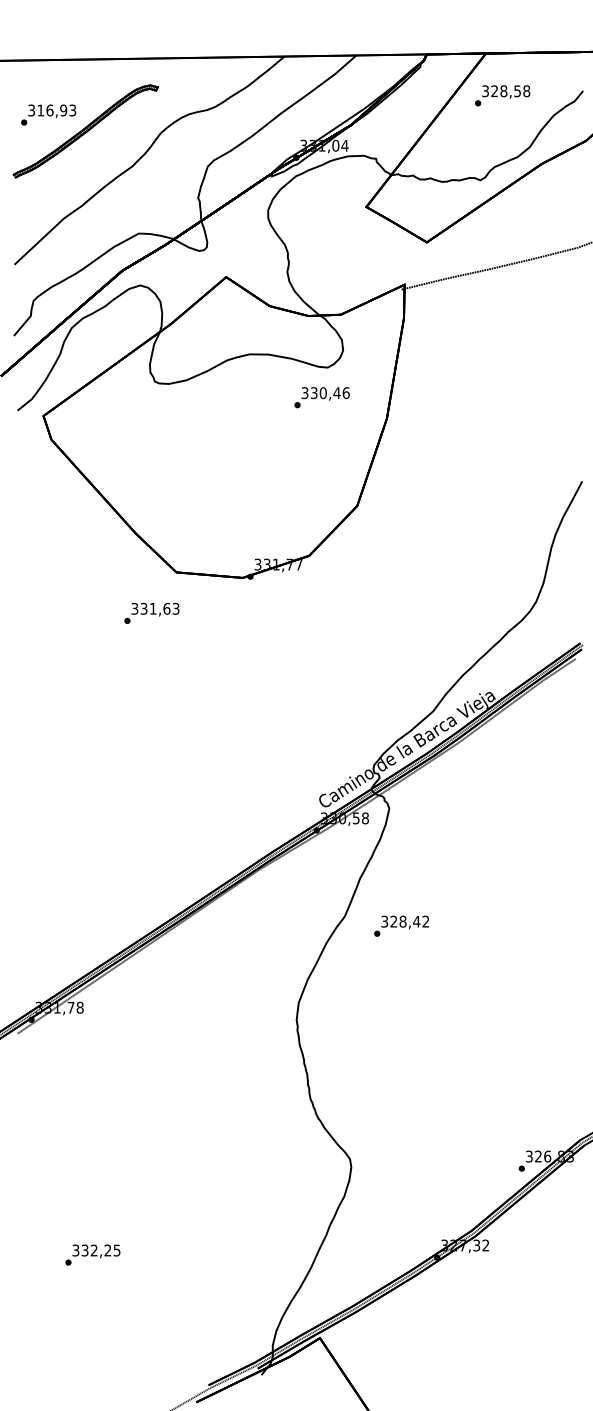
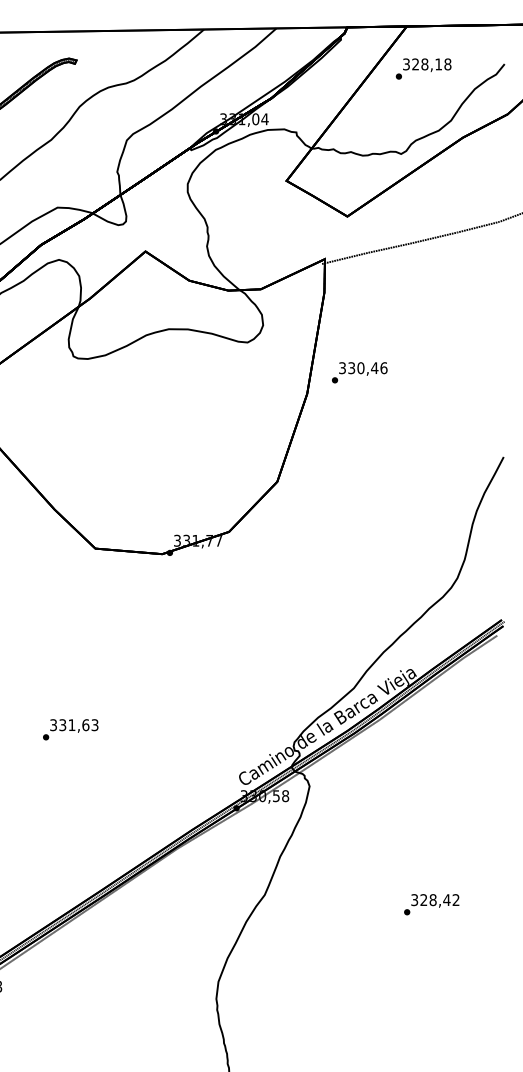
text: (517, 91) -> (438, 64), 328,58 -> 328,18
text: (321, 397) -> (359, 372), moved
text: (151, 612) -> (70, 728), moved
text: (401, 925) -> (431, 903), moved

